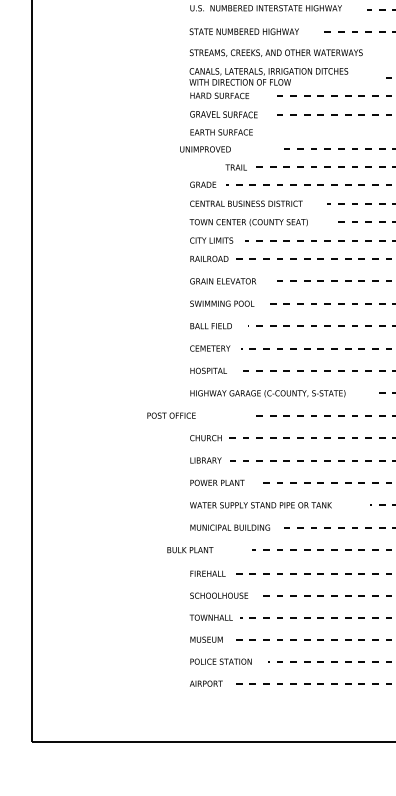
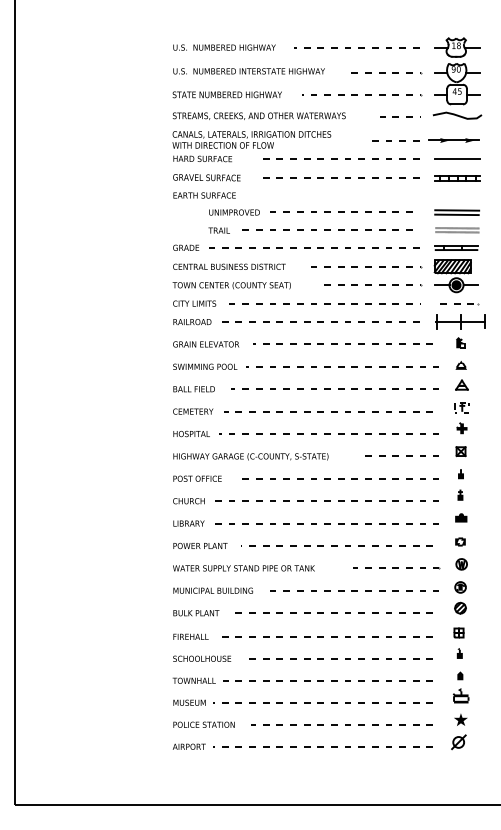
text: (205, 149) -> (234, 212), moved
text: (171, 415) -> (197, 478), moved
text: (190, 550) -> (196, 613), moved

